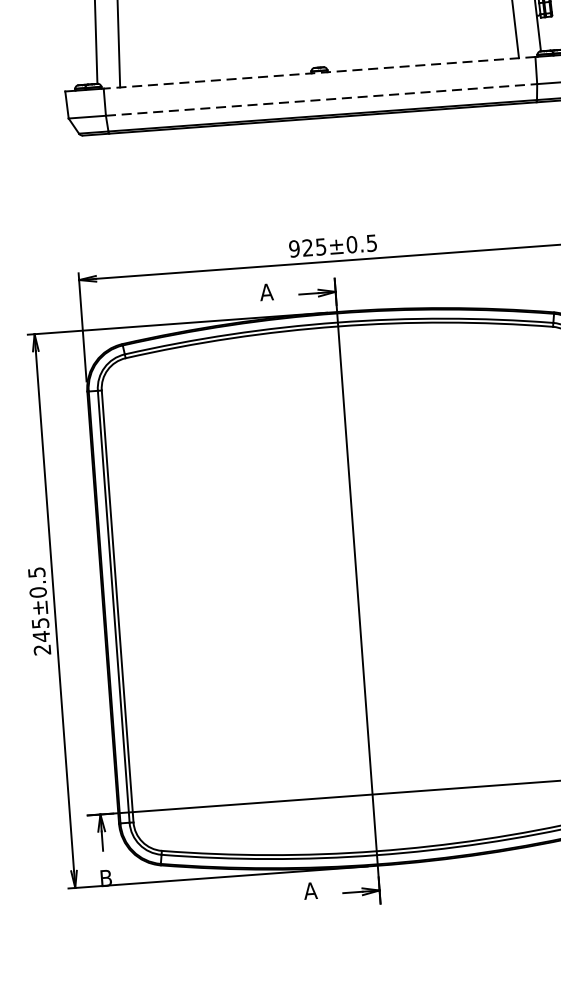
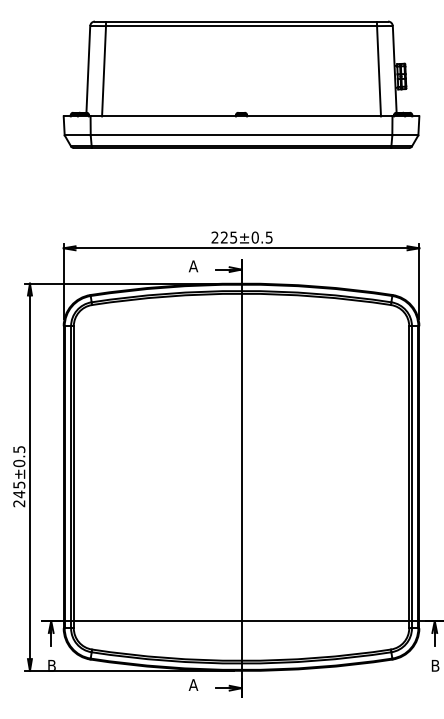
line: (319, 72) -> (241, 116), dashed -> solid
line: (321, 100) -> (241, 135), dashed -> solid
text: (293, 248) -> (214, 237), 925±0.5 -> 225±0.5

